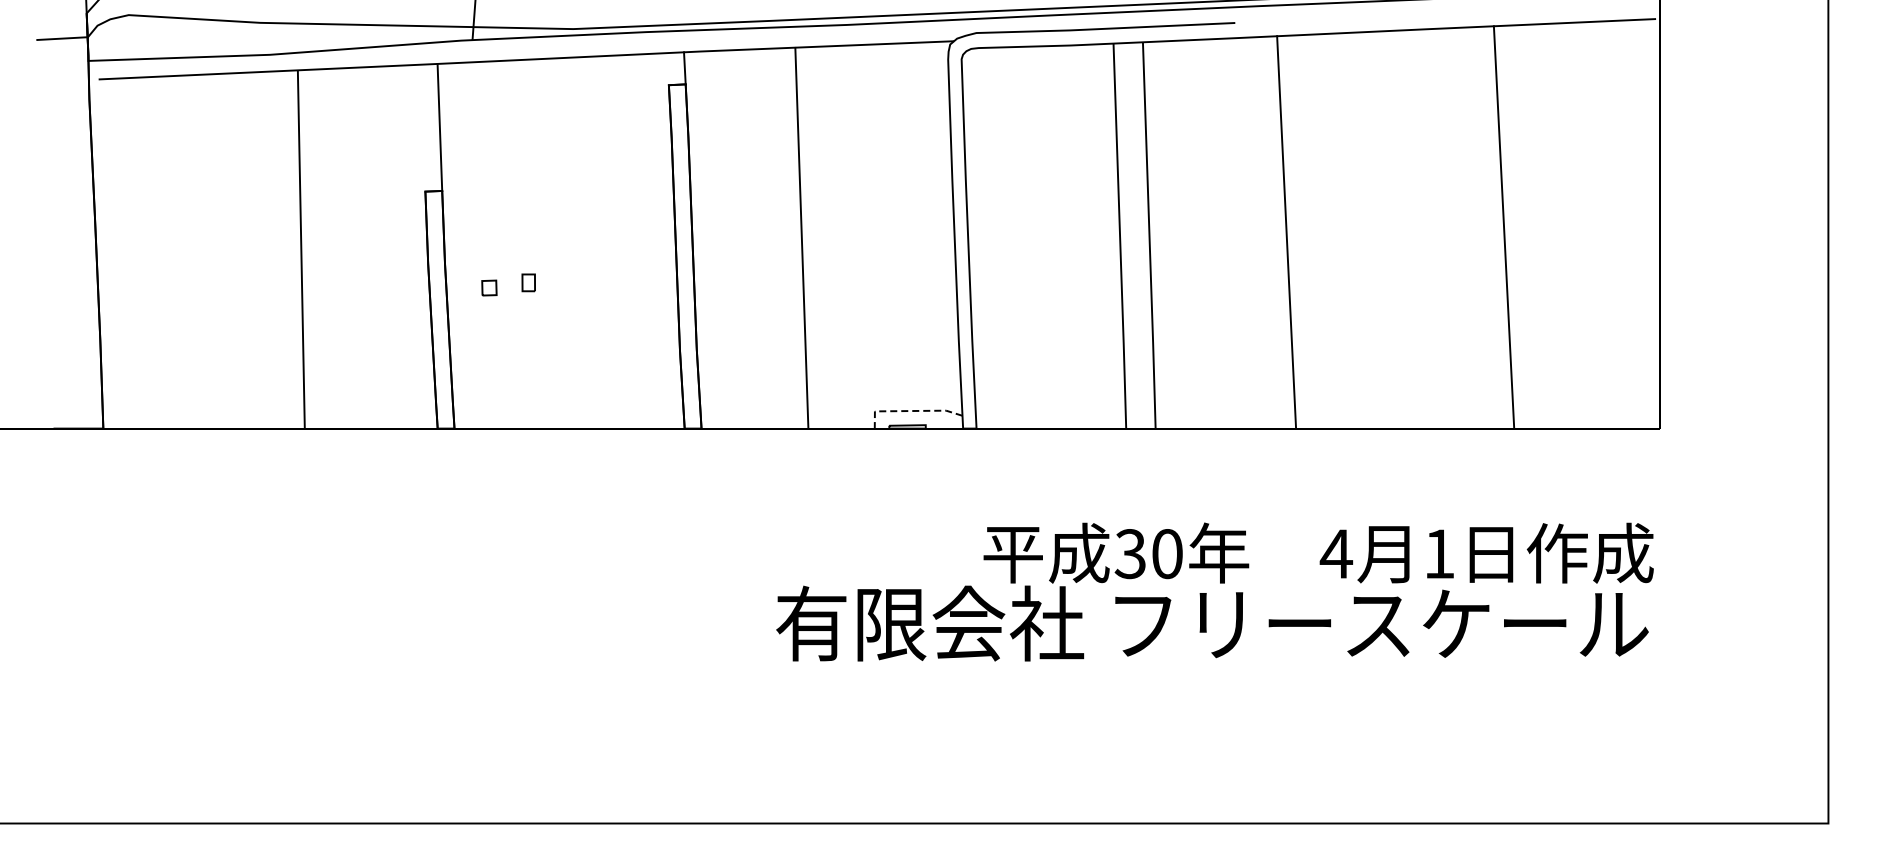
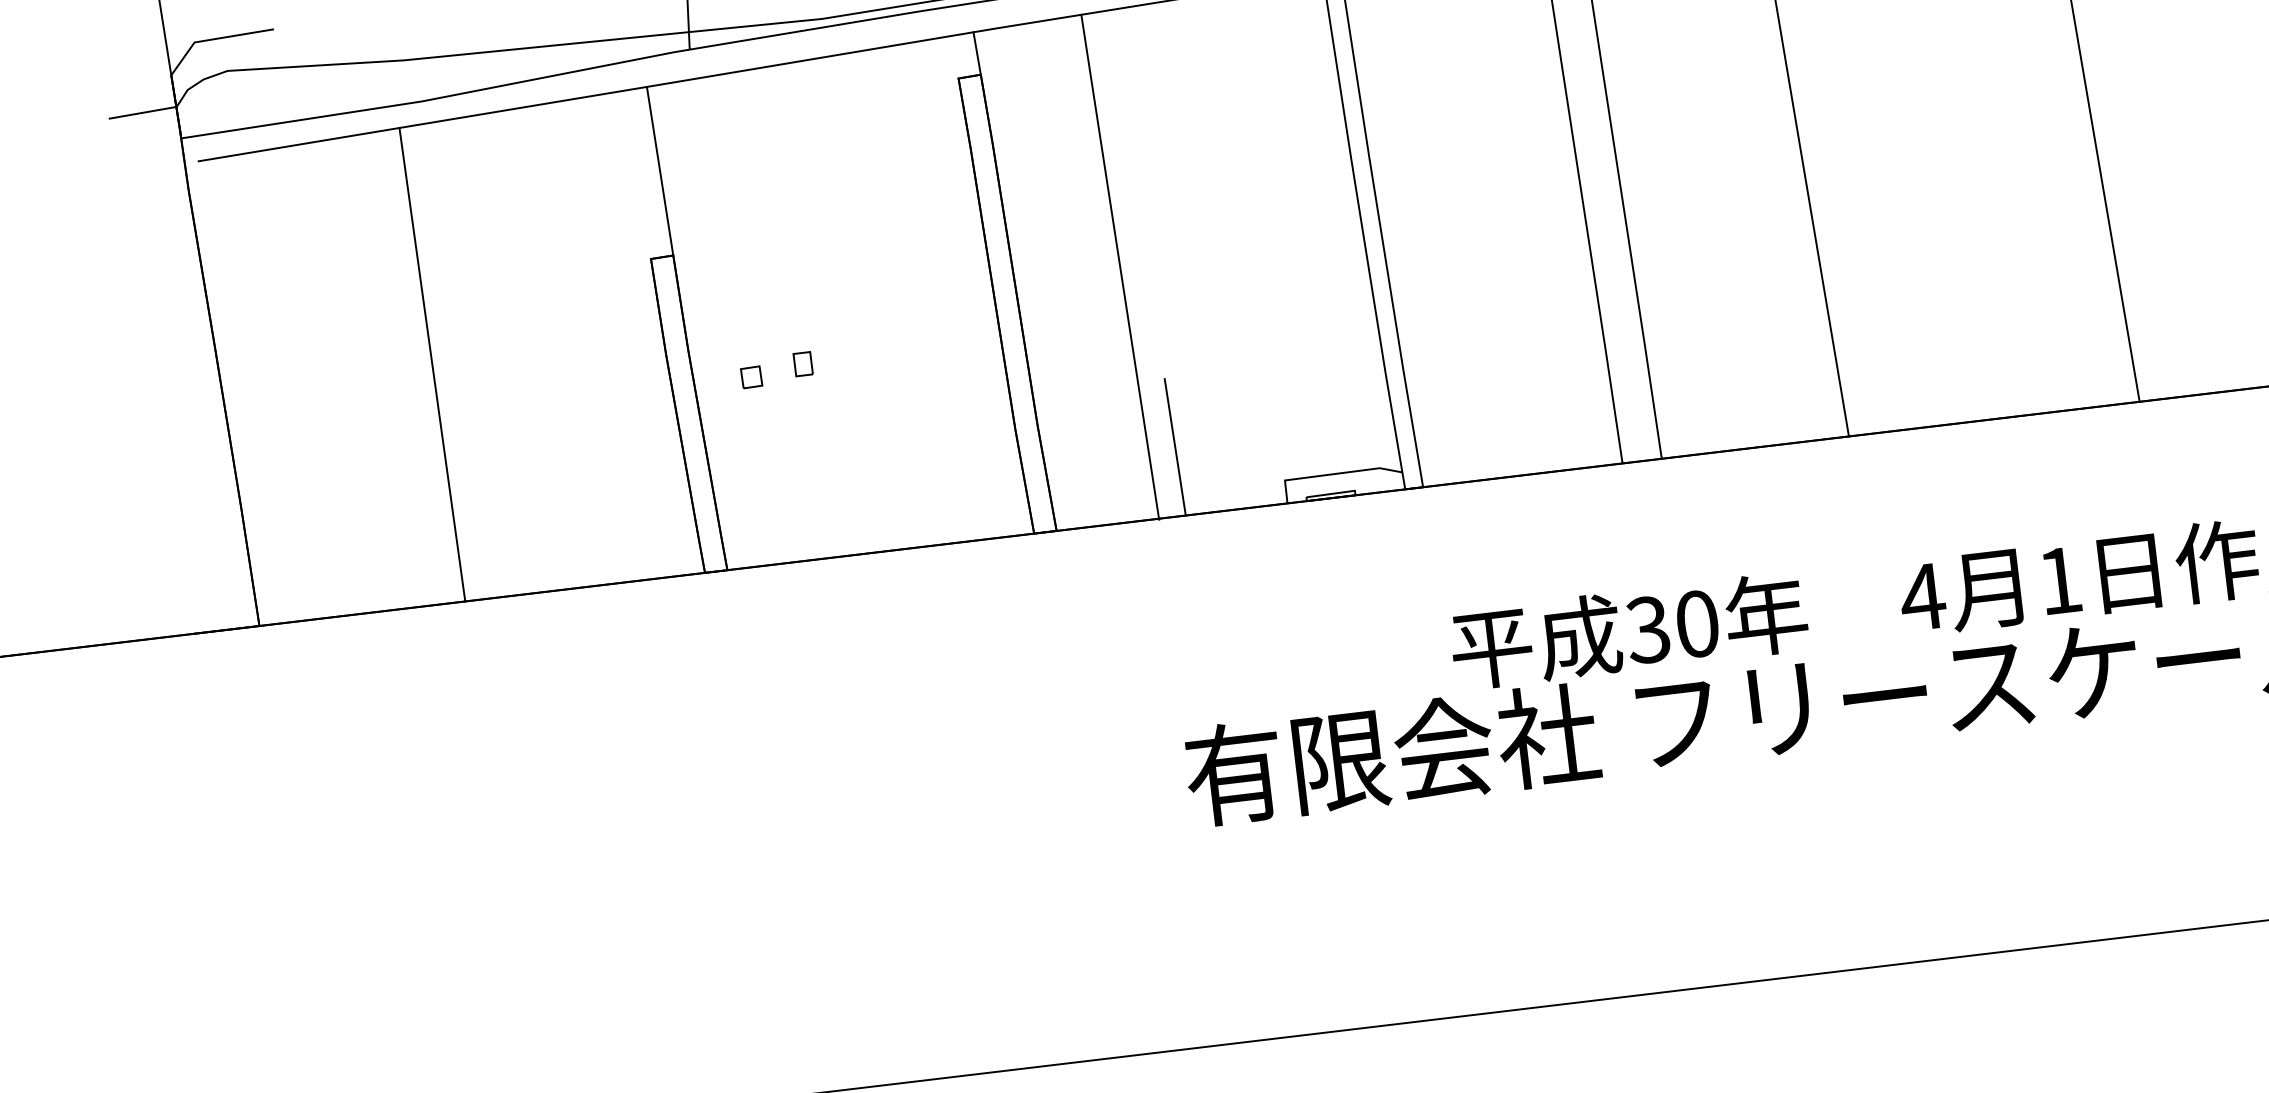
line: (801, 237) -> (1119, 266), moved
line: (300, 249) -> (431, 364), moved
line: (796, 376) -> (1174, 446), added
line: (910, 411) -> (1332, 474), dashed -> solid

